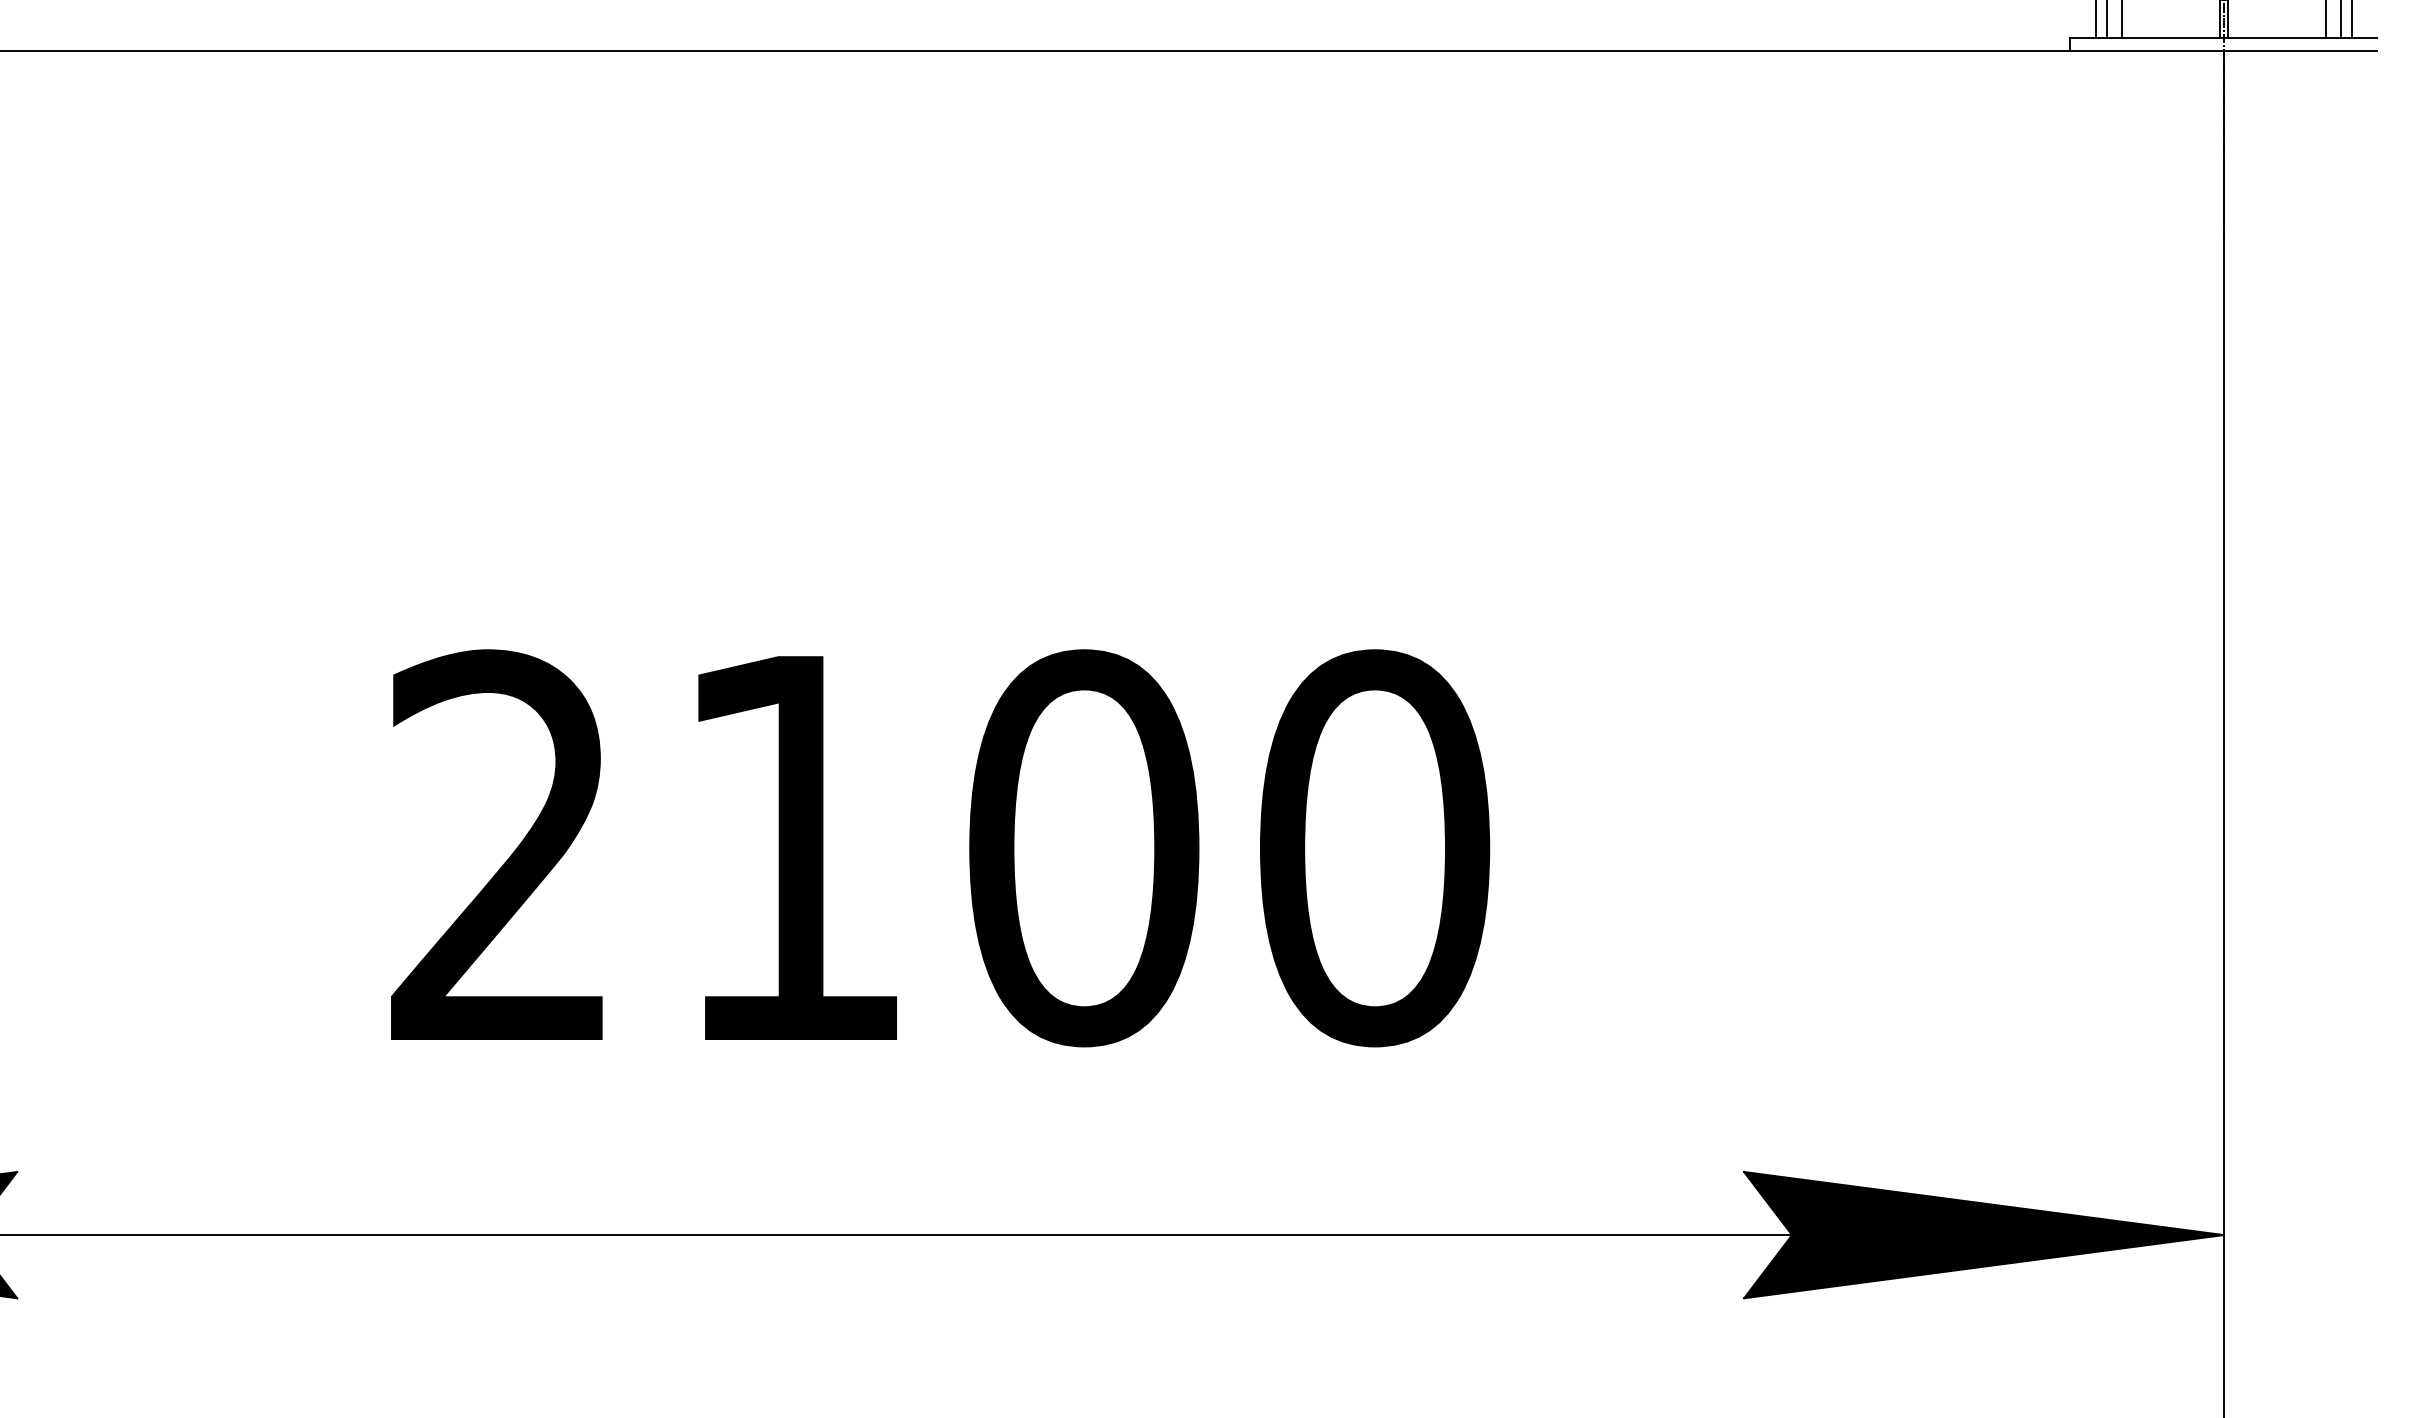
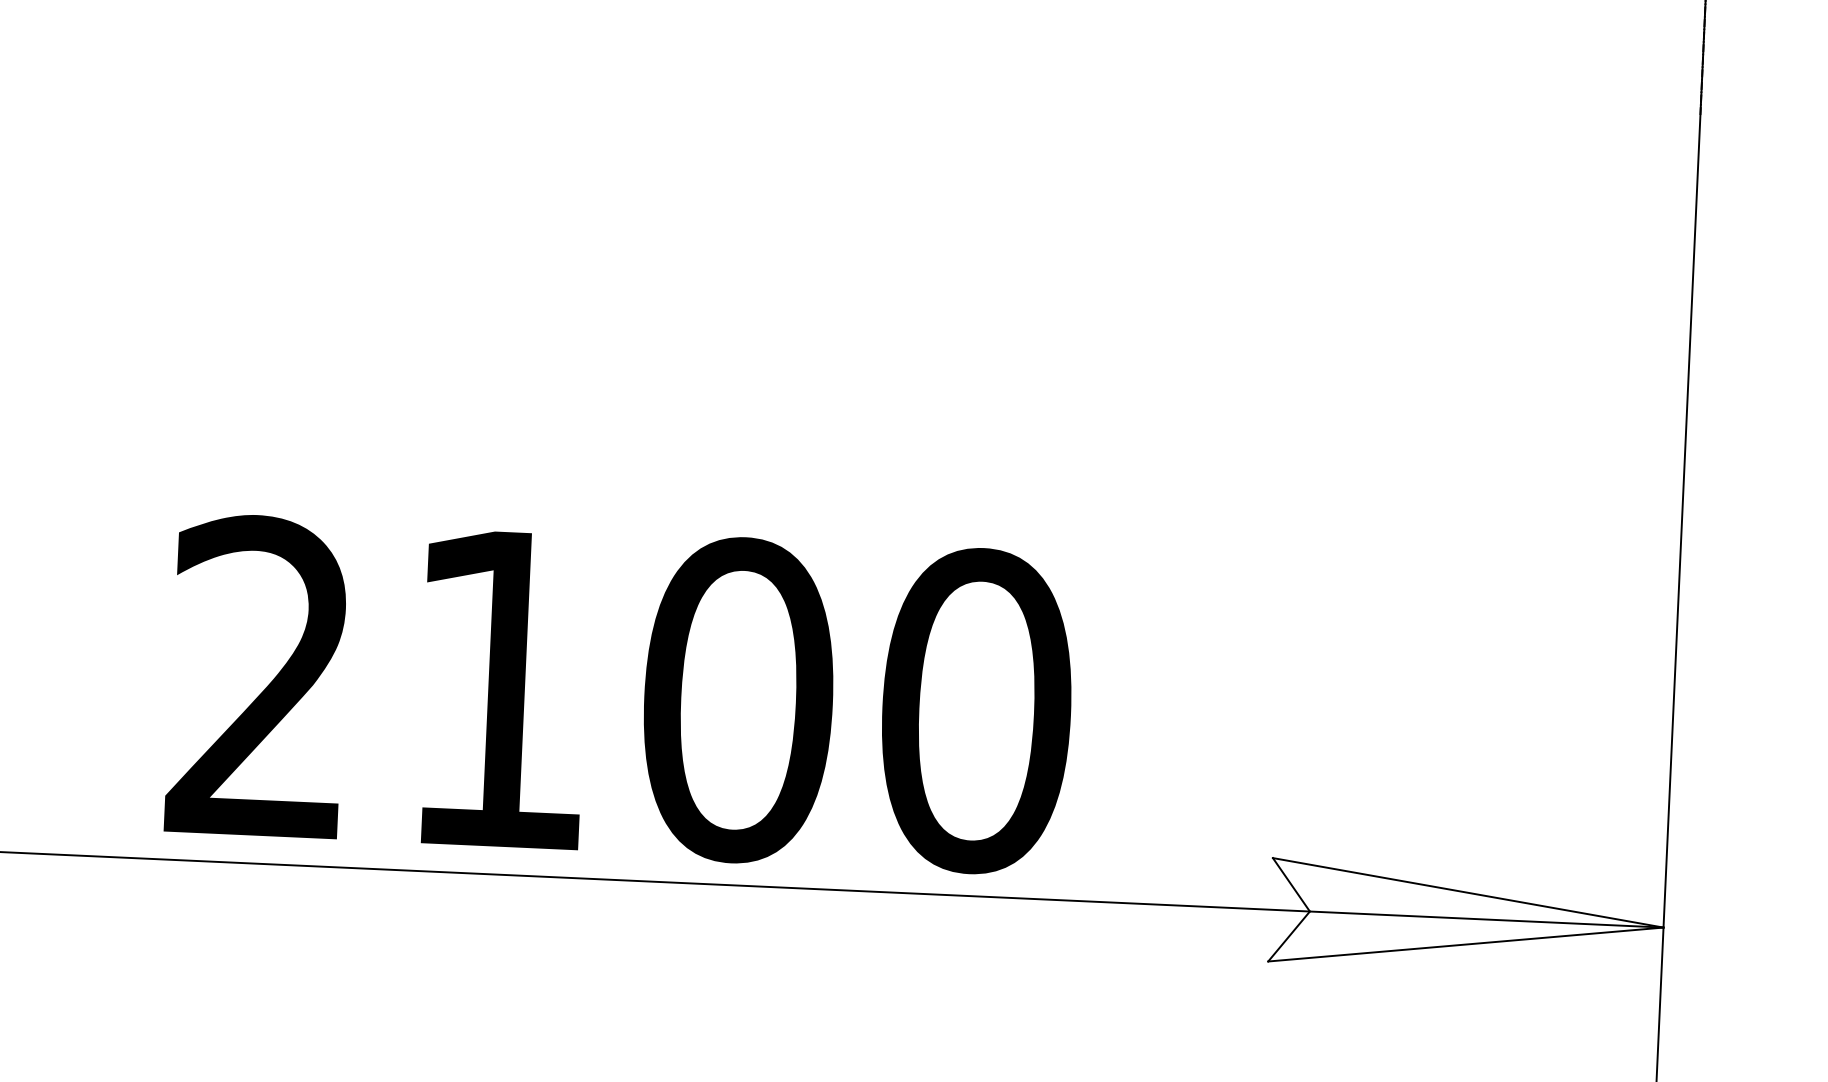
text: (940, 848) -> (620, 695), moved
fill: (1983, 1235) -> (1466, 918), removed

